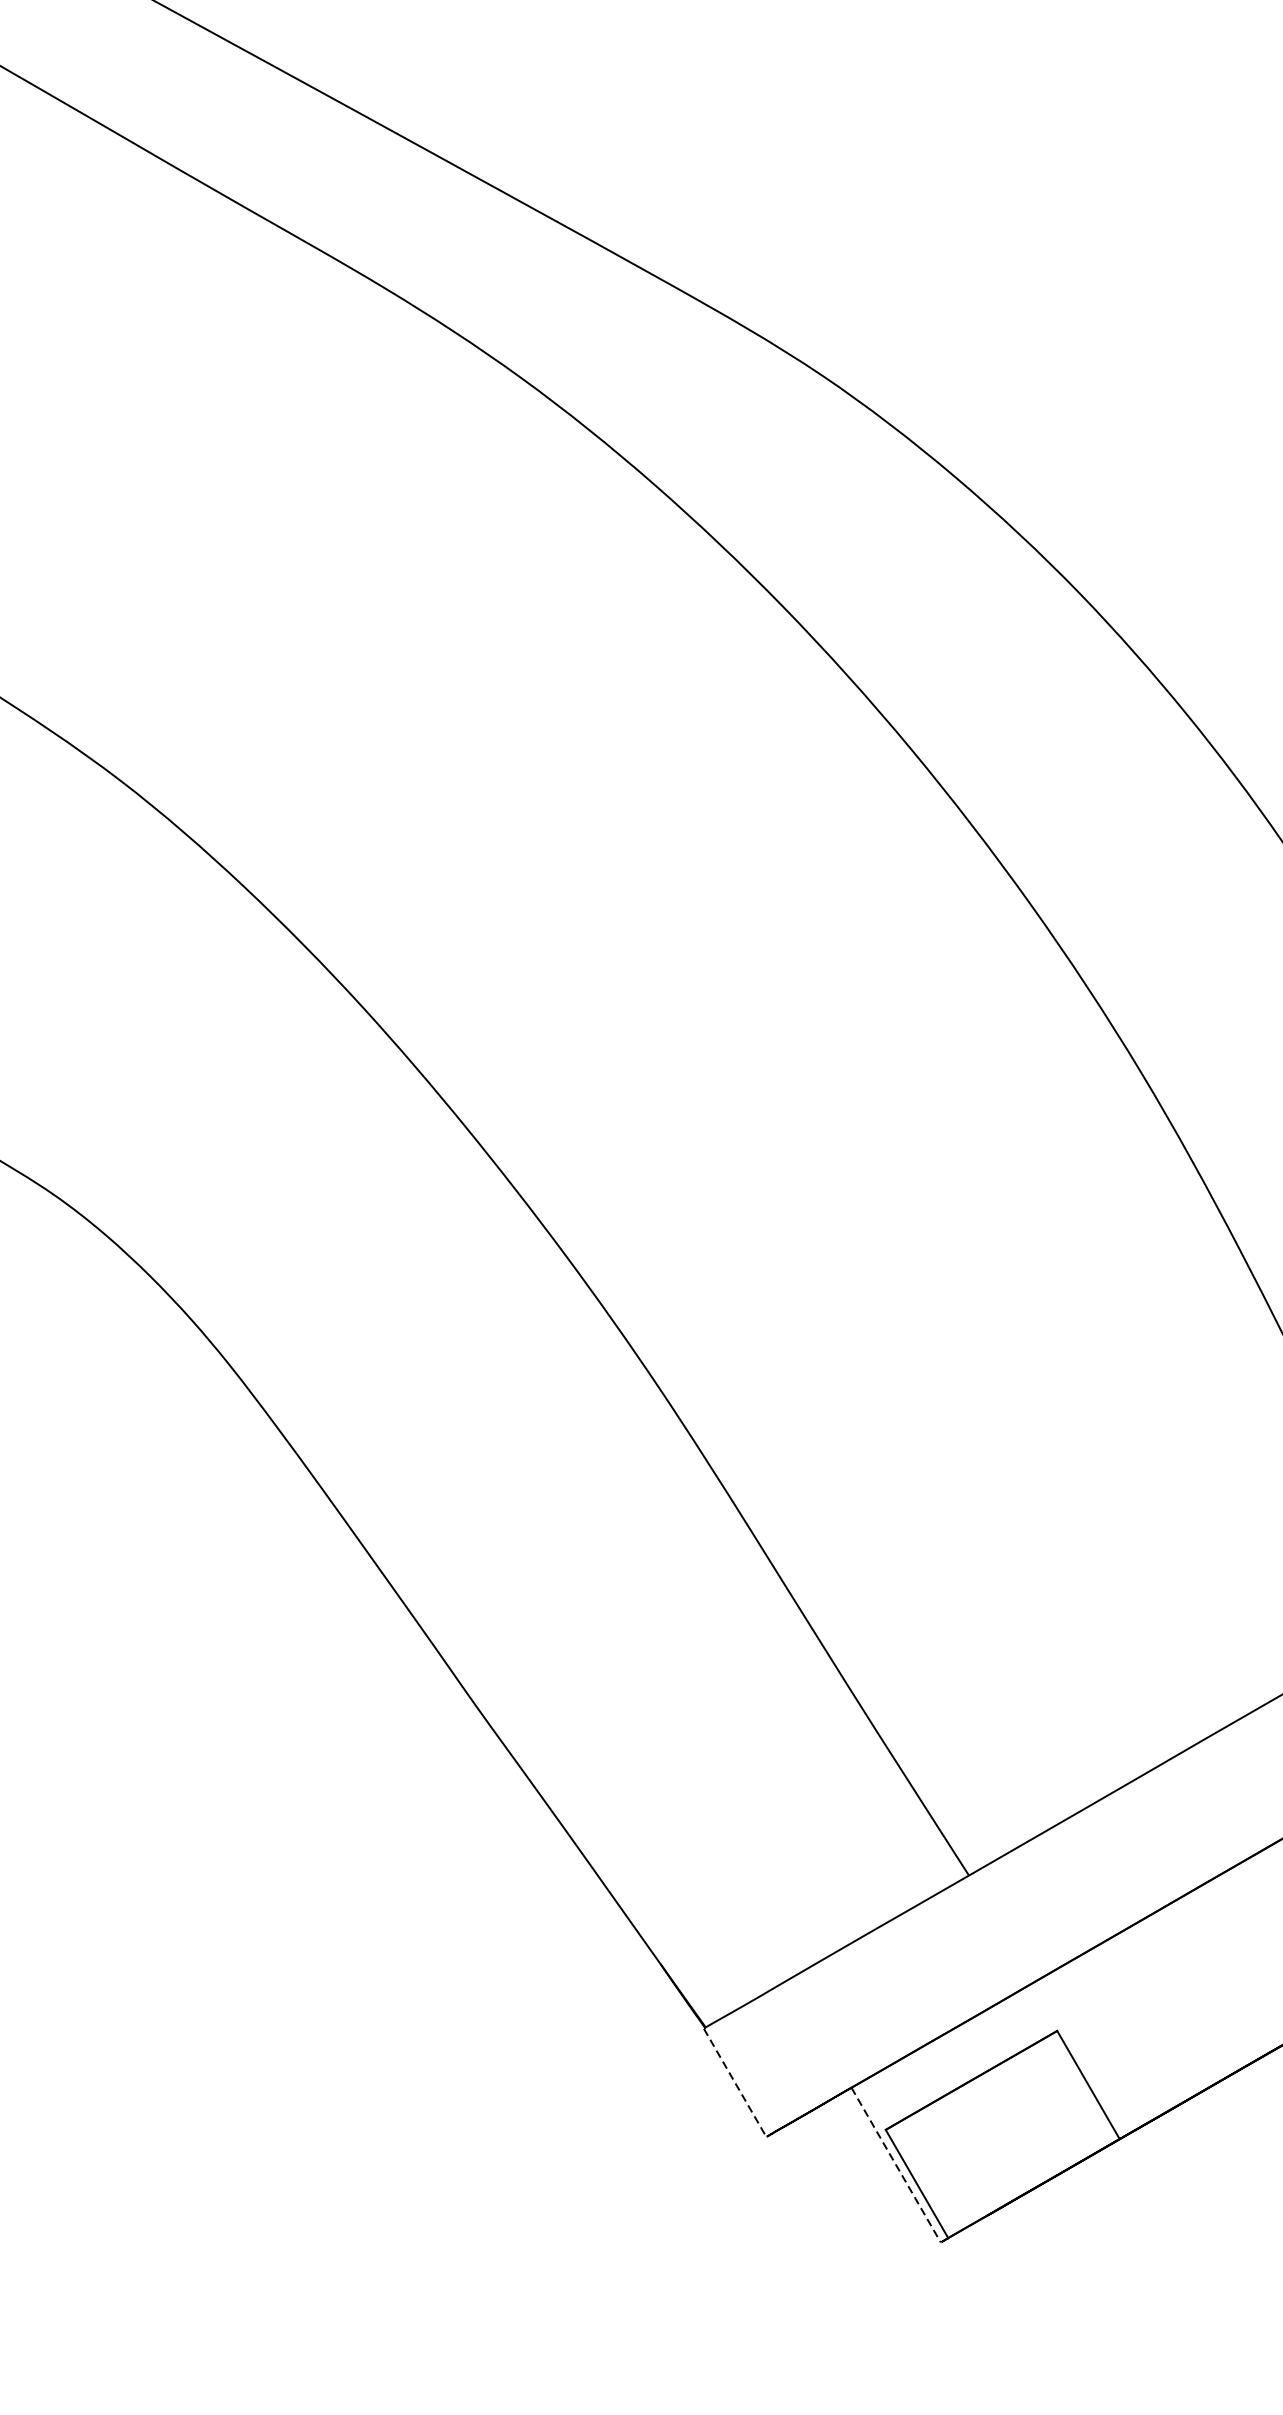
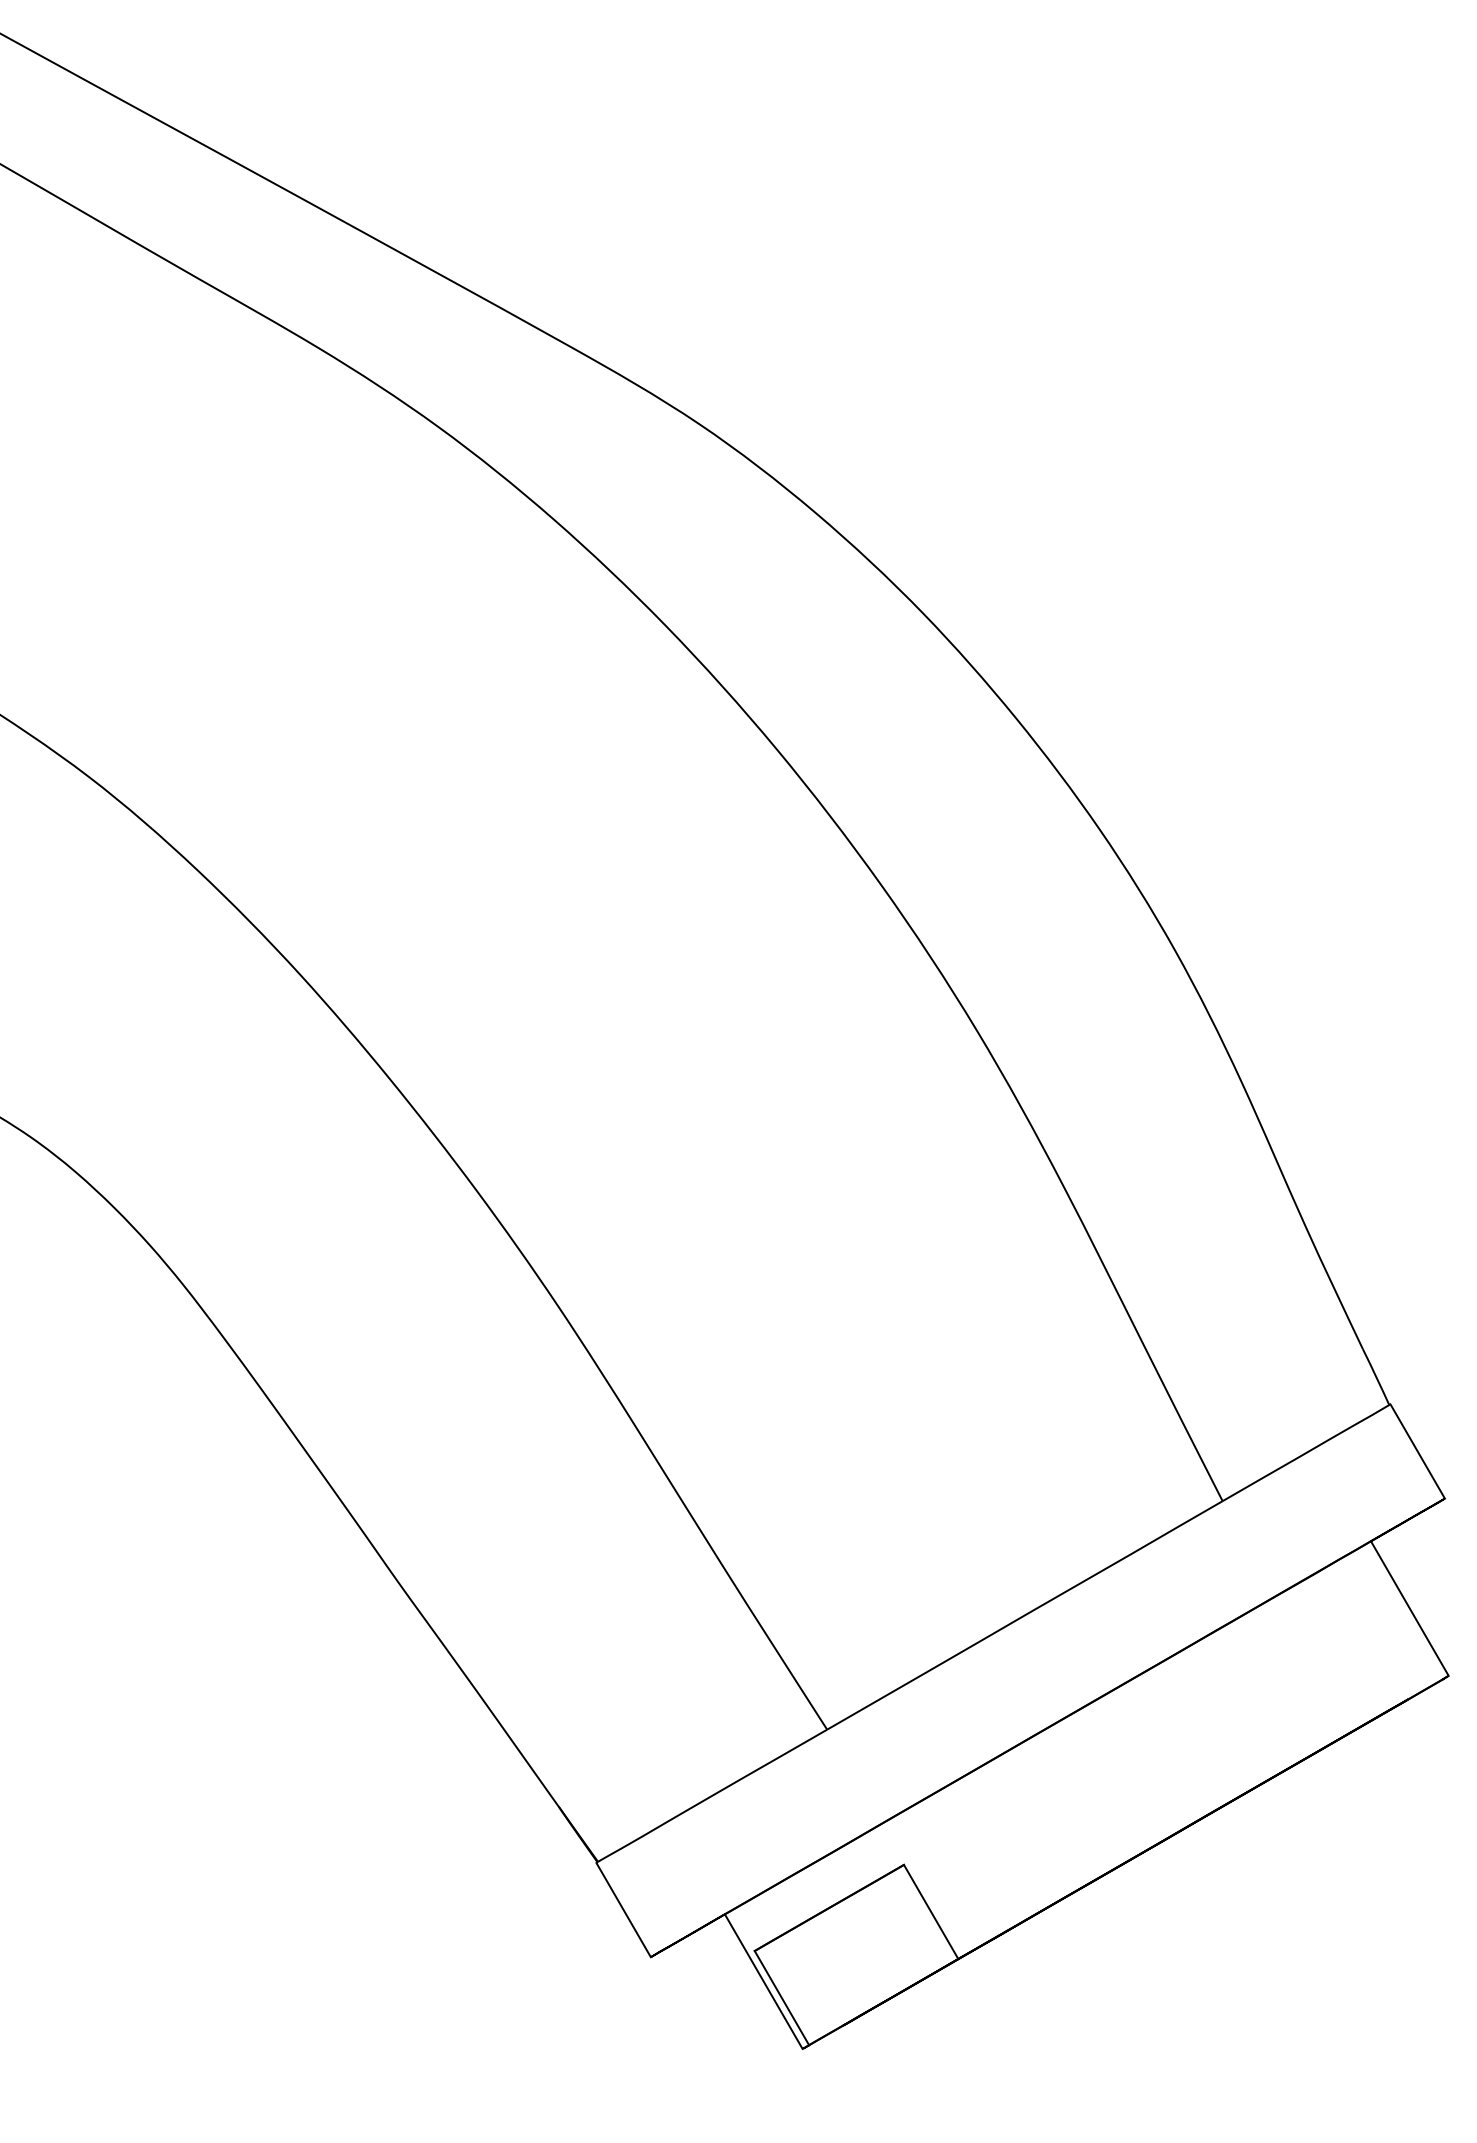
line: (734, 2083) -> (623, 1910), dashed -> solid
line: (895, 2164) -> (763, 1981), dashed -> solid

